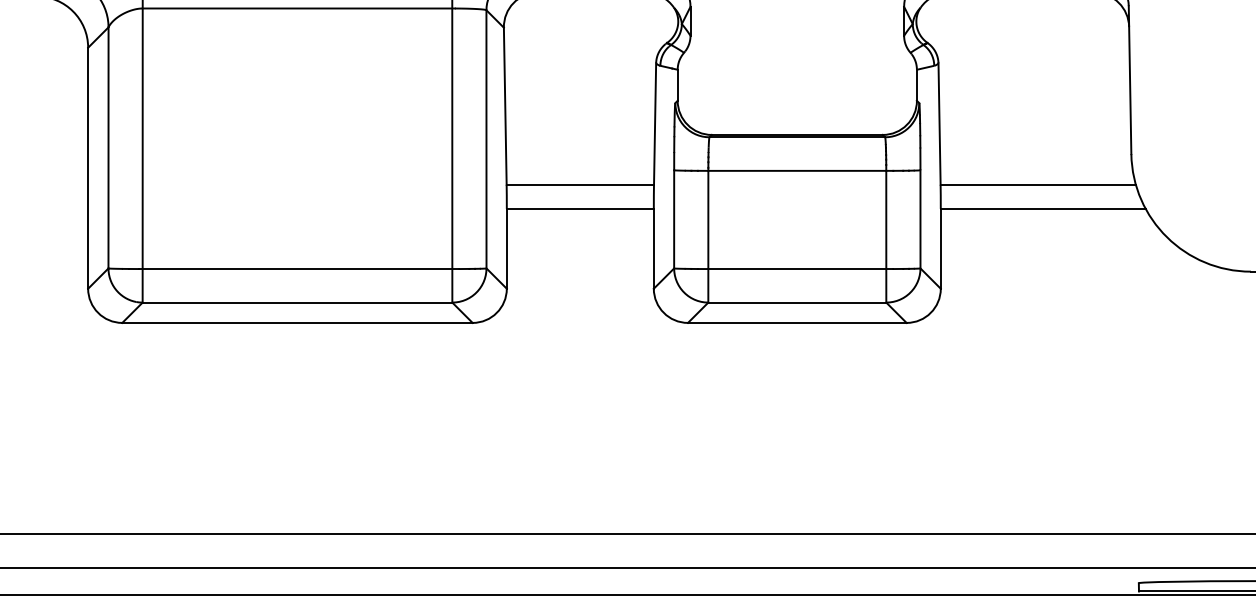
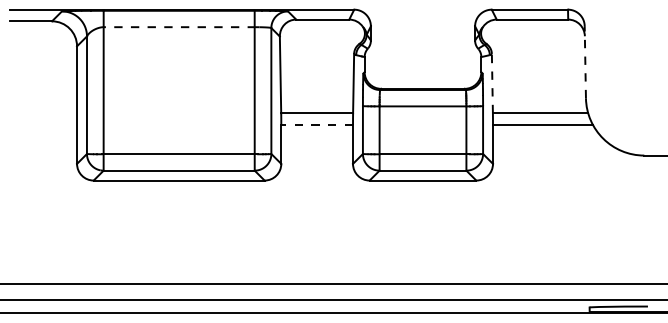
line: (298, 9) -> (179, 27), solid -> dashed
line: (1130, 78) -> (585, 61), solid -> dashed
line: (939, 123) -> (492, 83), solid -> dashed
line: (581, 207) -> (317, 124), solid -> dashed

